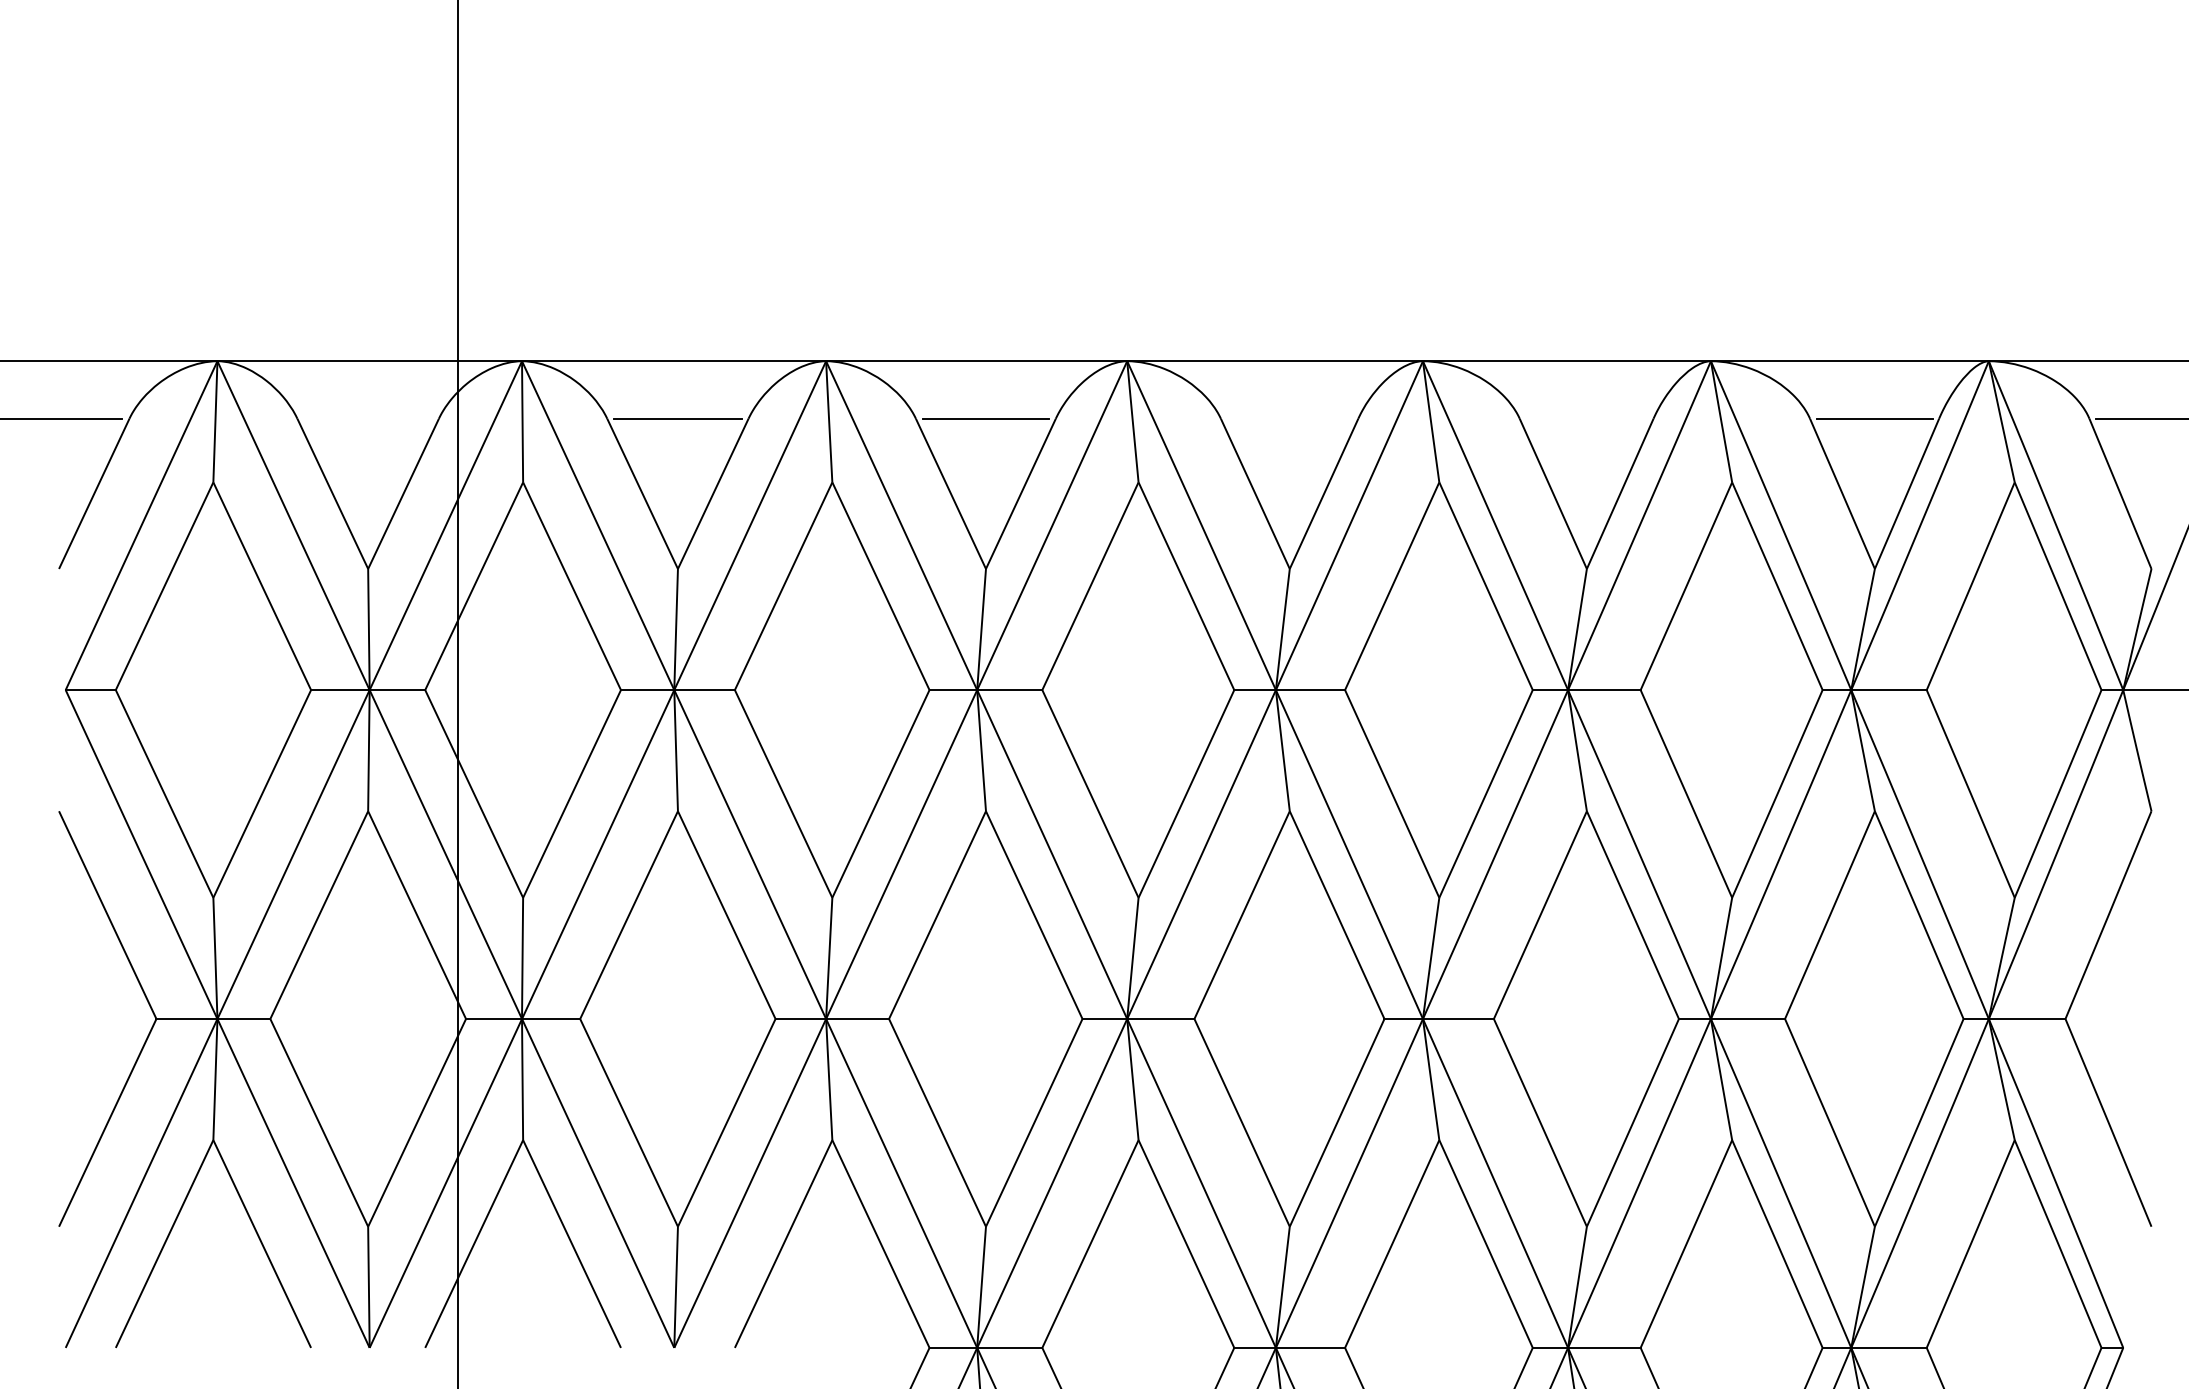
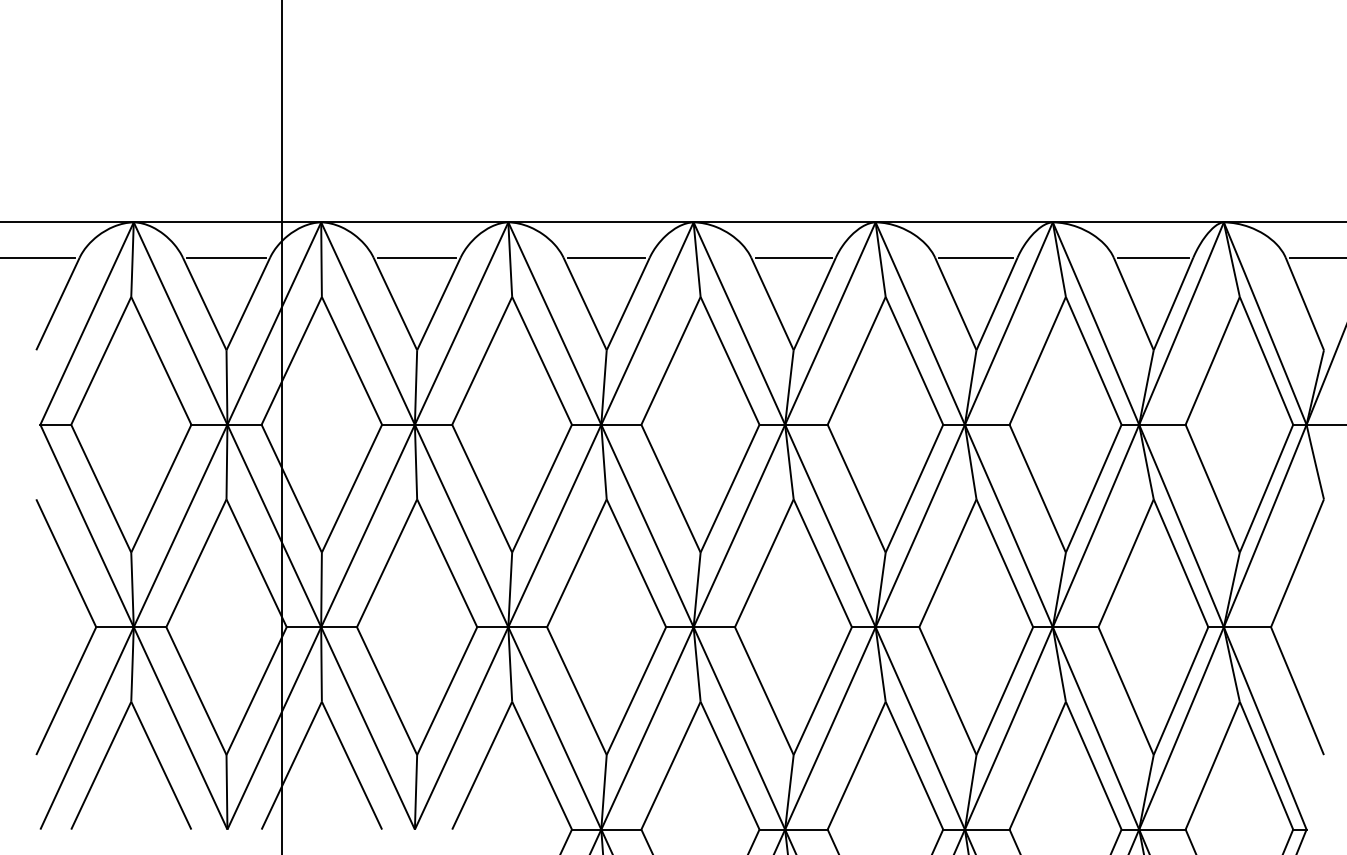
line: (368, 418) -> (226, 257), added
line: (1289, 418) -> (793, 257), added
line: (1586, 418) -> (976, 257), added

